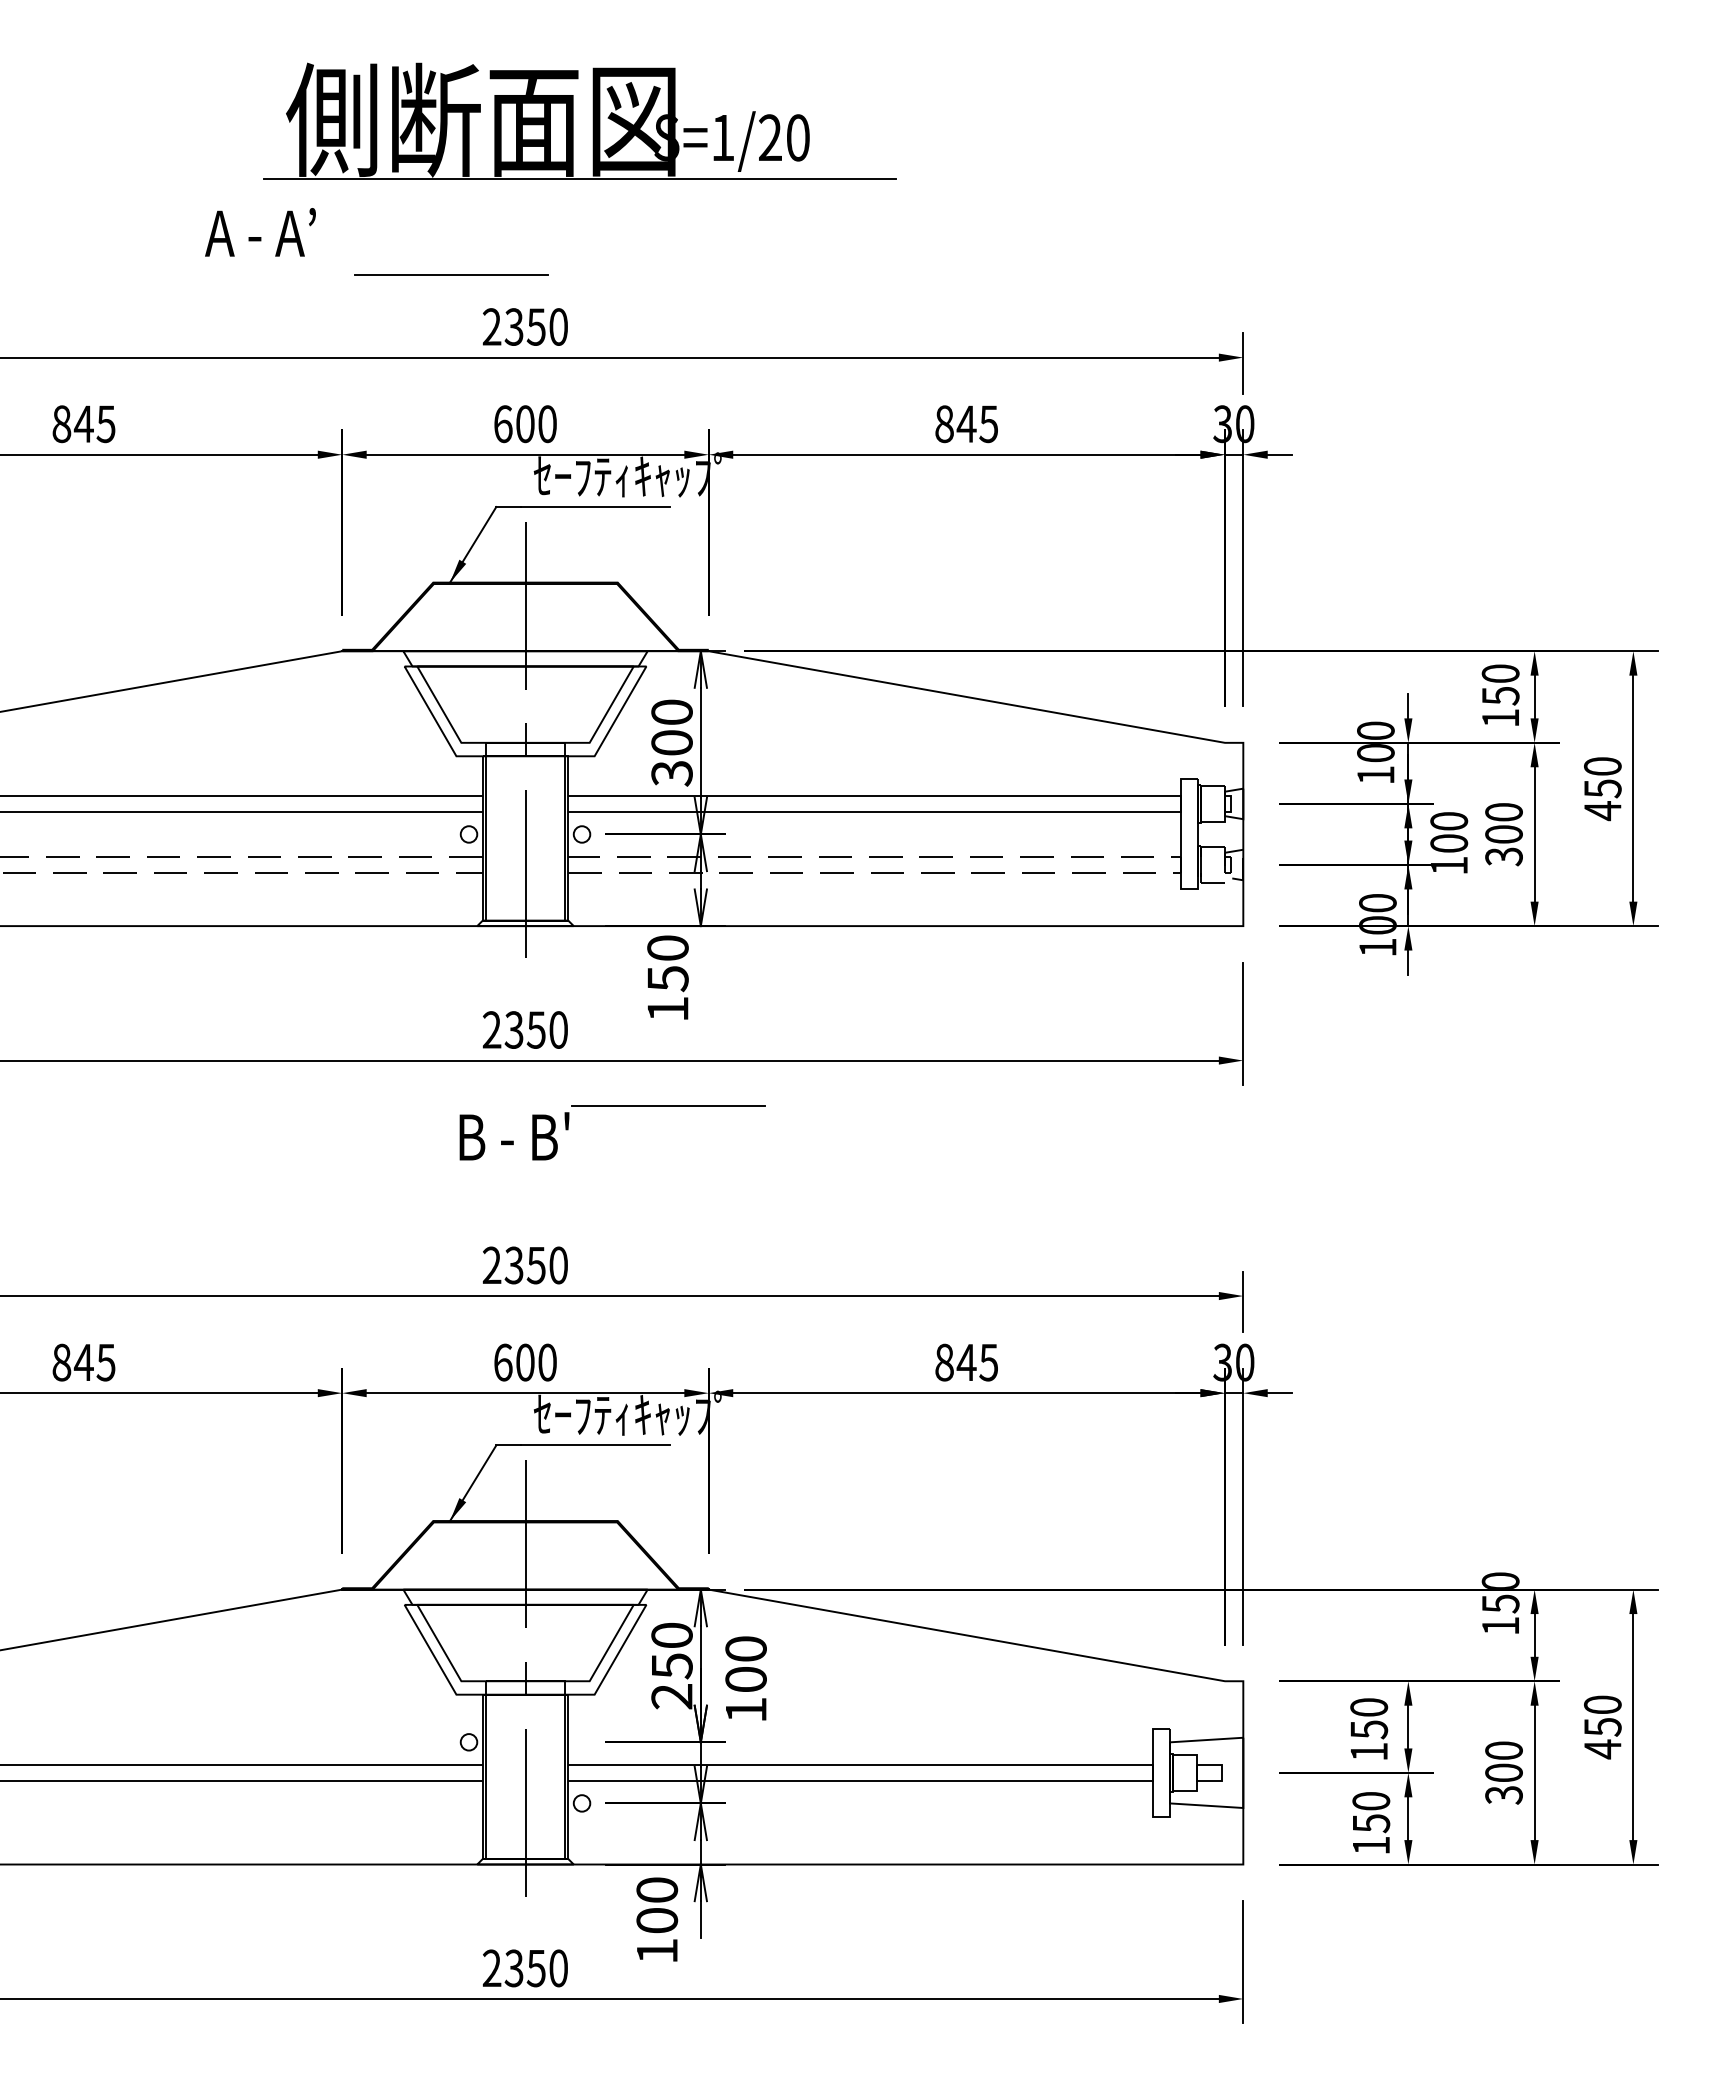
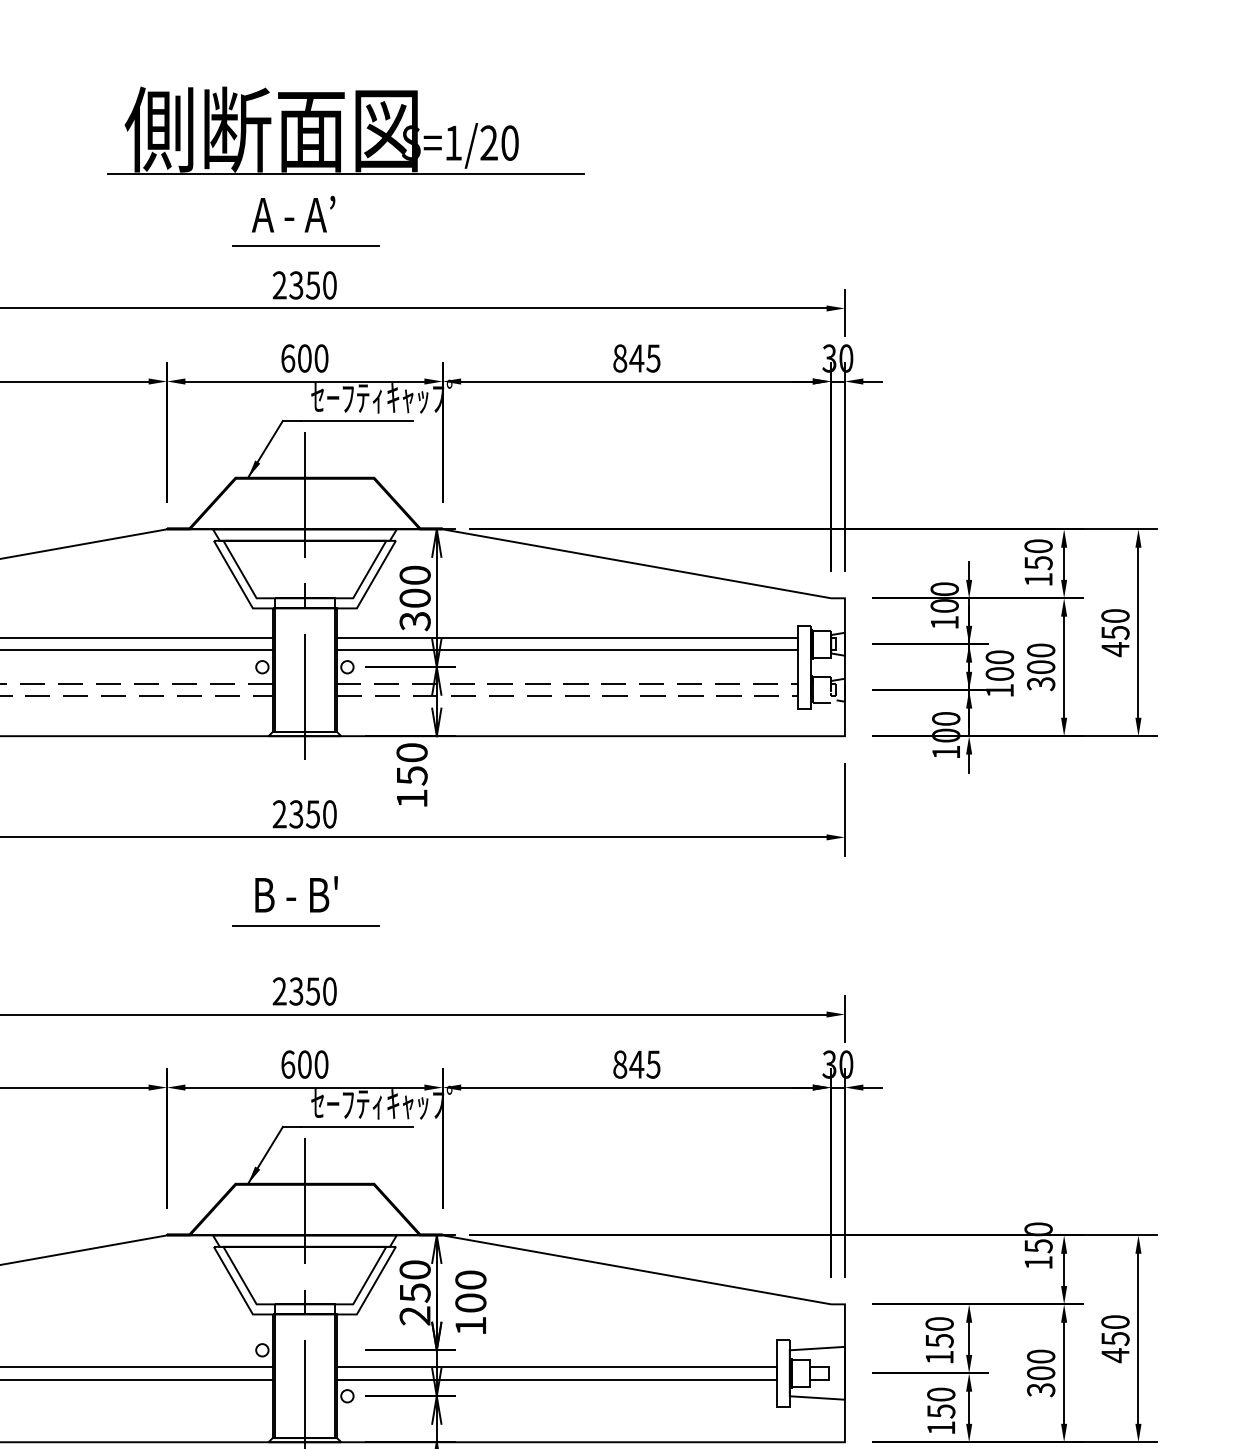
text: (260, 232) -> (293, 214), moved
line: (451, 274) -> (306, 245), moved
line: (668, 1105) -> (306, 926), moved

